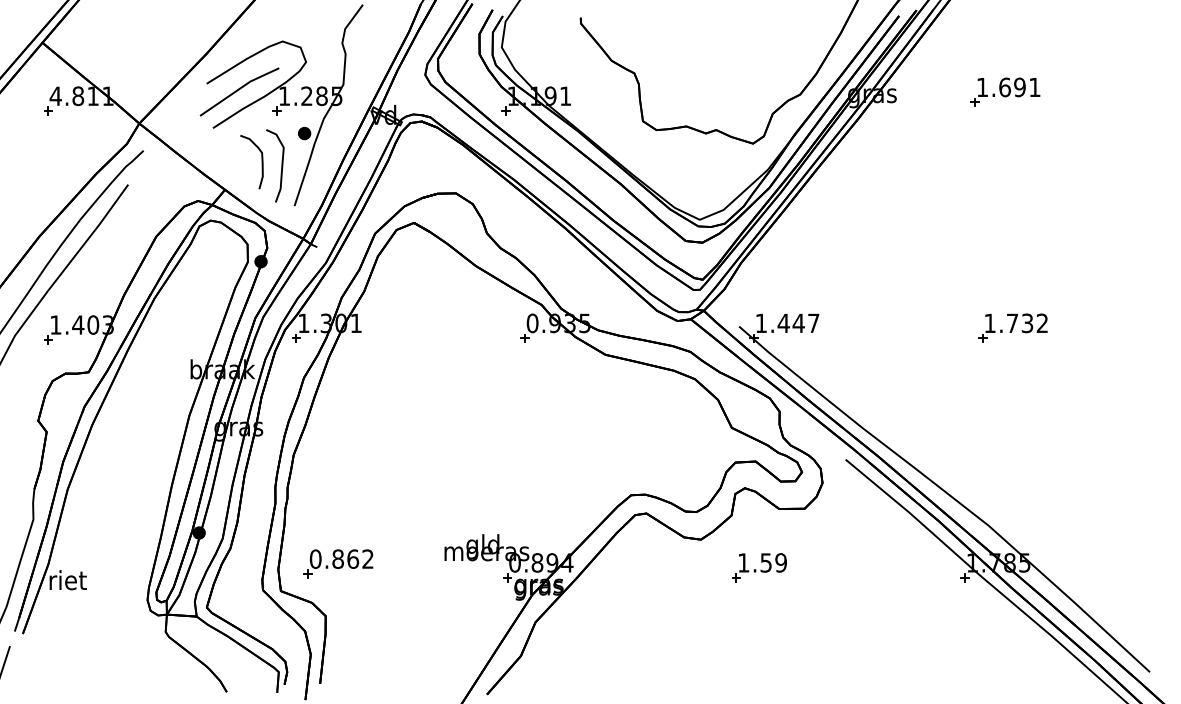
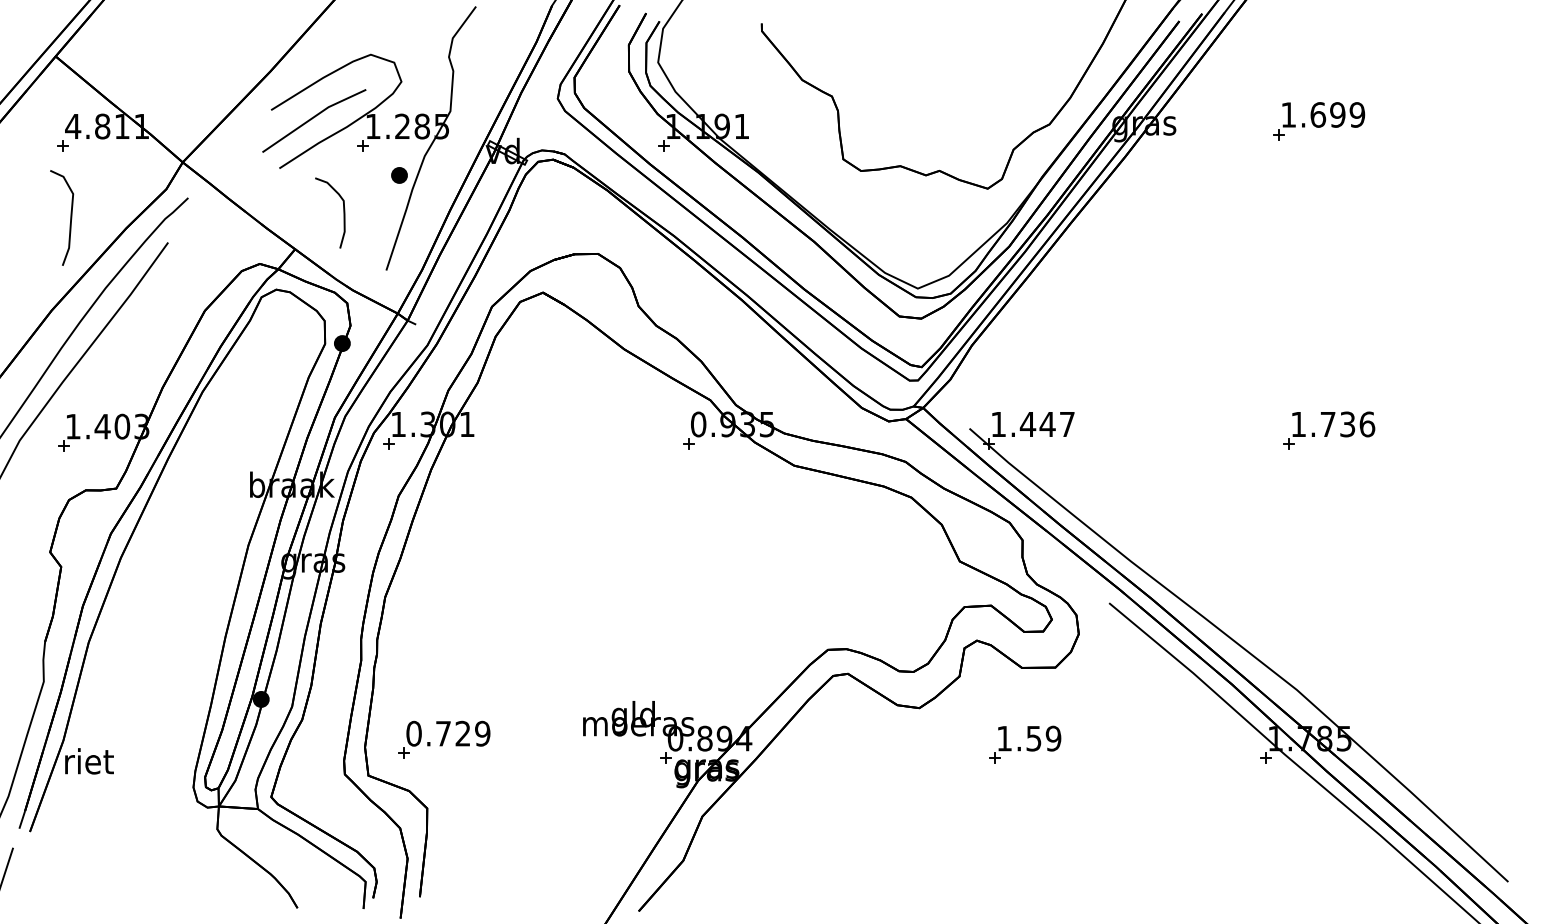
text: (1034, 87) -> (1357, 114), 1.691 -> 1.699
curve: (281, 165) -> (70, 217), moved
text: (1042, 323) -> (1367, 424), 1.732 -> 1.736
text: (352, 558) -> (462, 733), 0.862 -> 0.729
part: (759, 567) -> (1025, 744), moved

